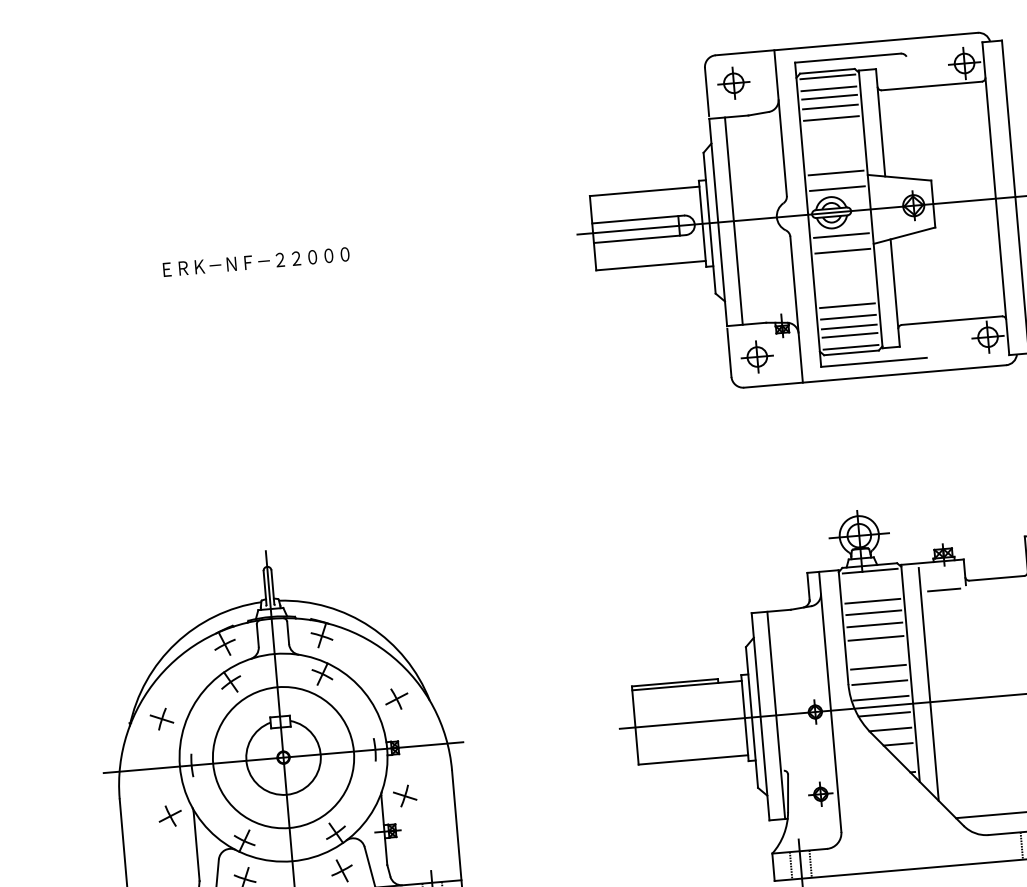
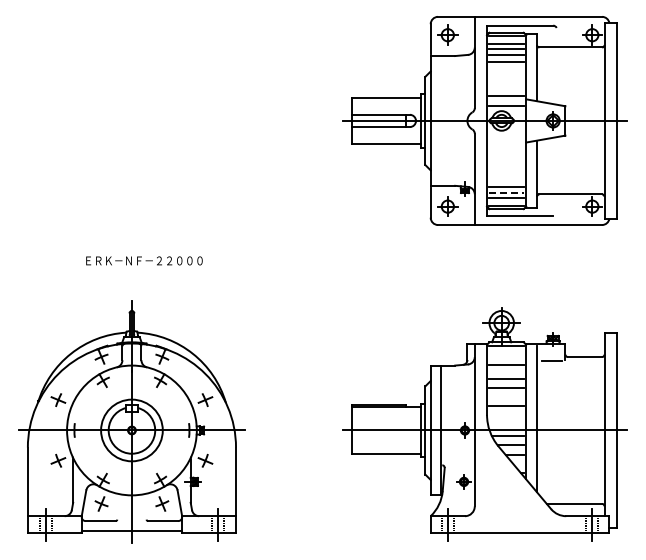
line: (733, 220) -> (440, 120), removed
line: (841, 235) -> (506, 135), removed
line: (842, 251) -> (506, 145), removed
text: (256, 261) -> (144, 260), moved
line: (847, 305) -> (506, 179), removed
line: (850, 326) -> (507, 192), solid -> dashed
line: (873, 612) -> (506, 371), removed
line: (879, 682) -> (506, 415), removed
line: (880, 698) -> (506, 425), removed
circle: (282, 757) -> (131, 430), size x0.7

